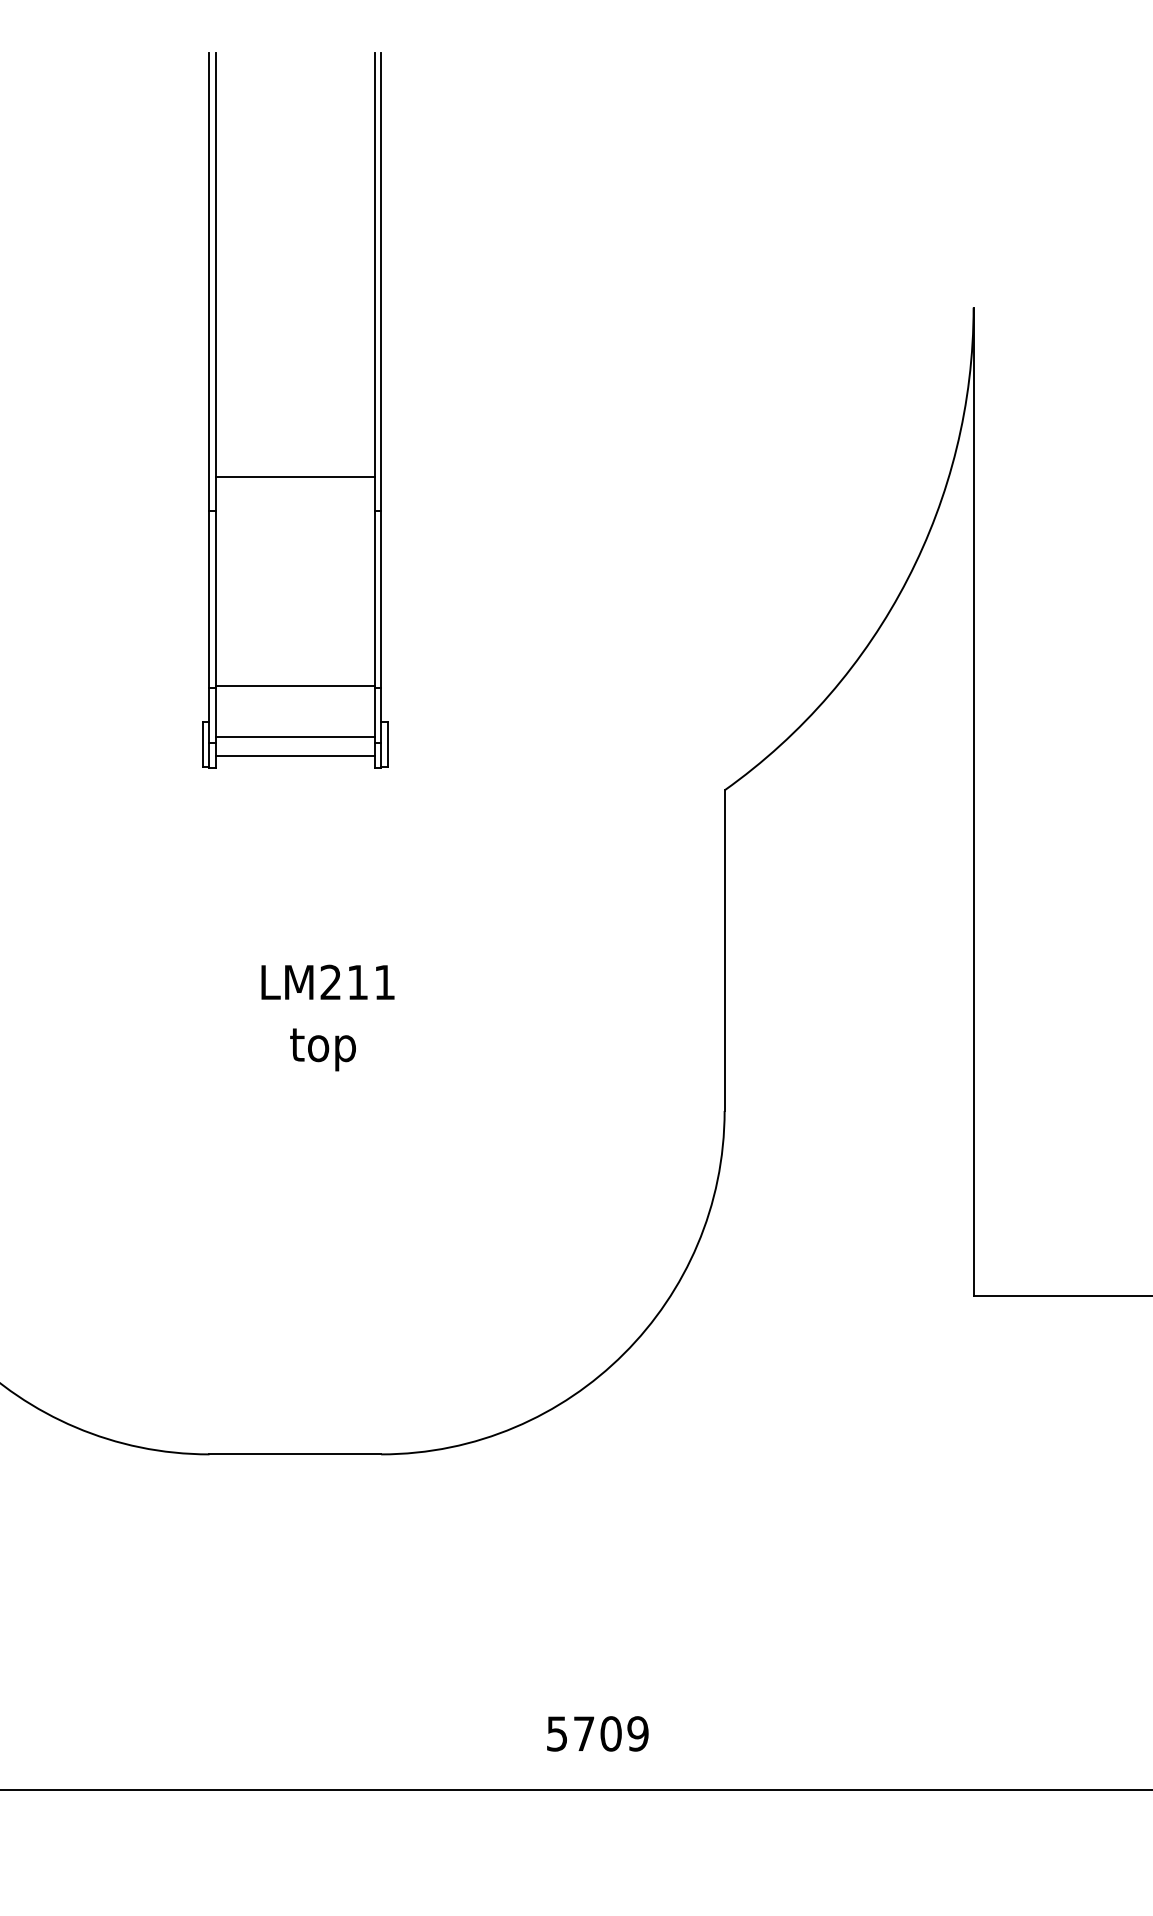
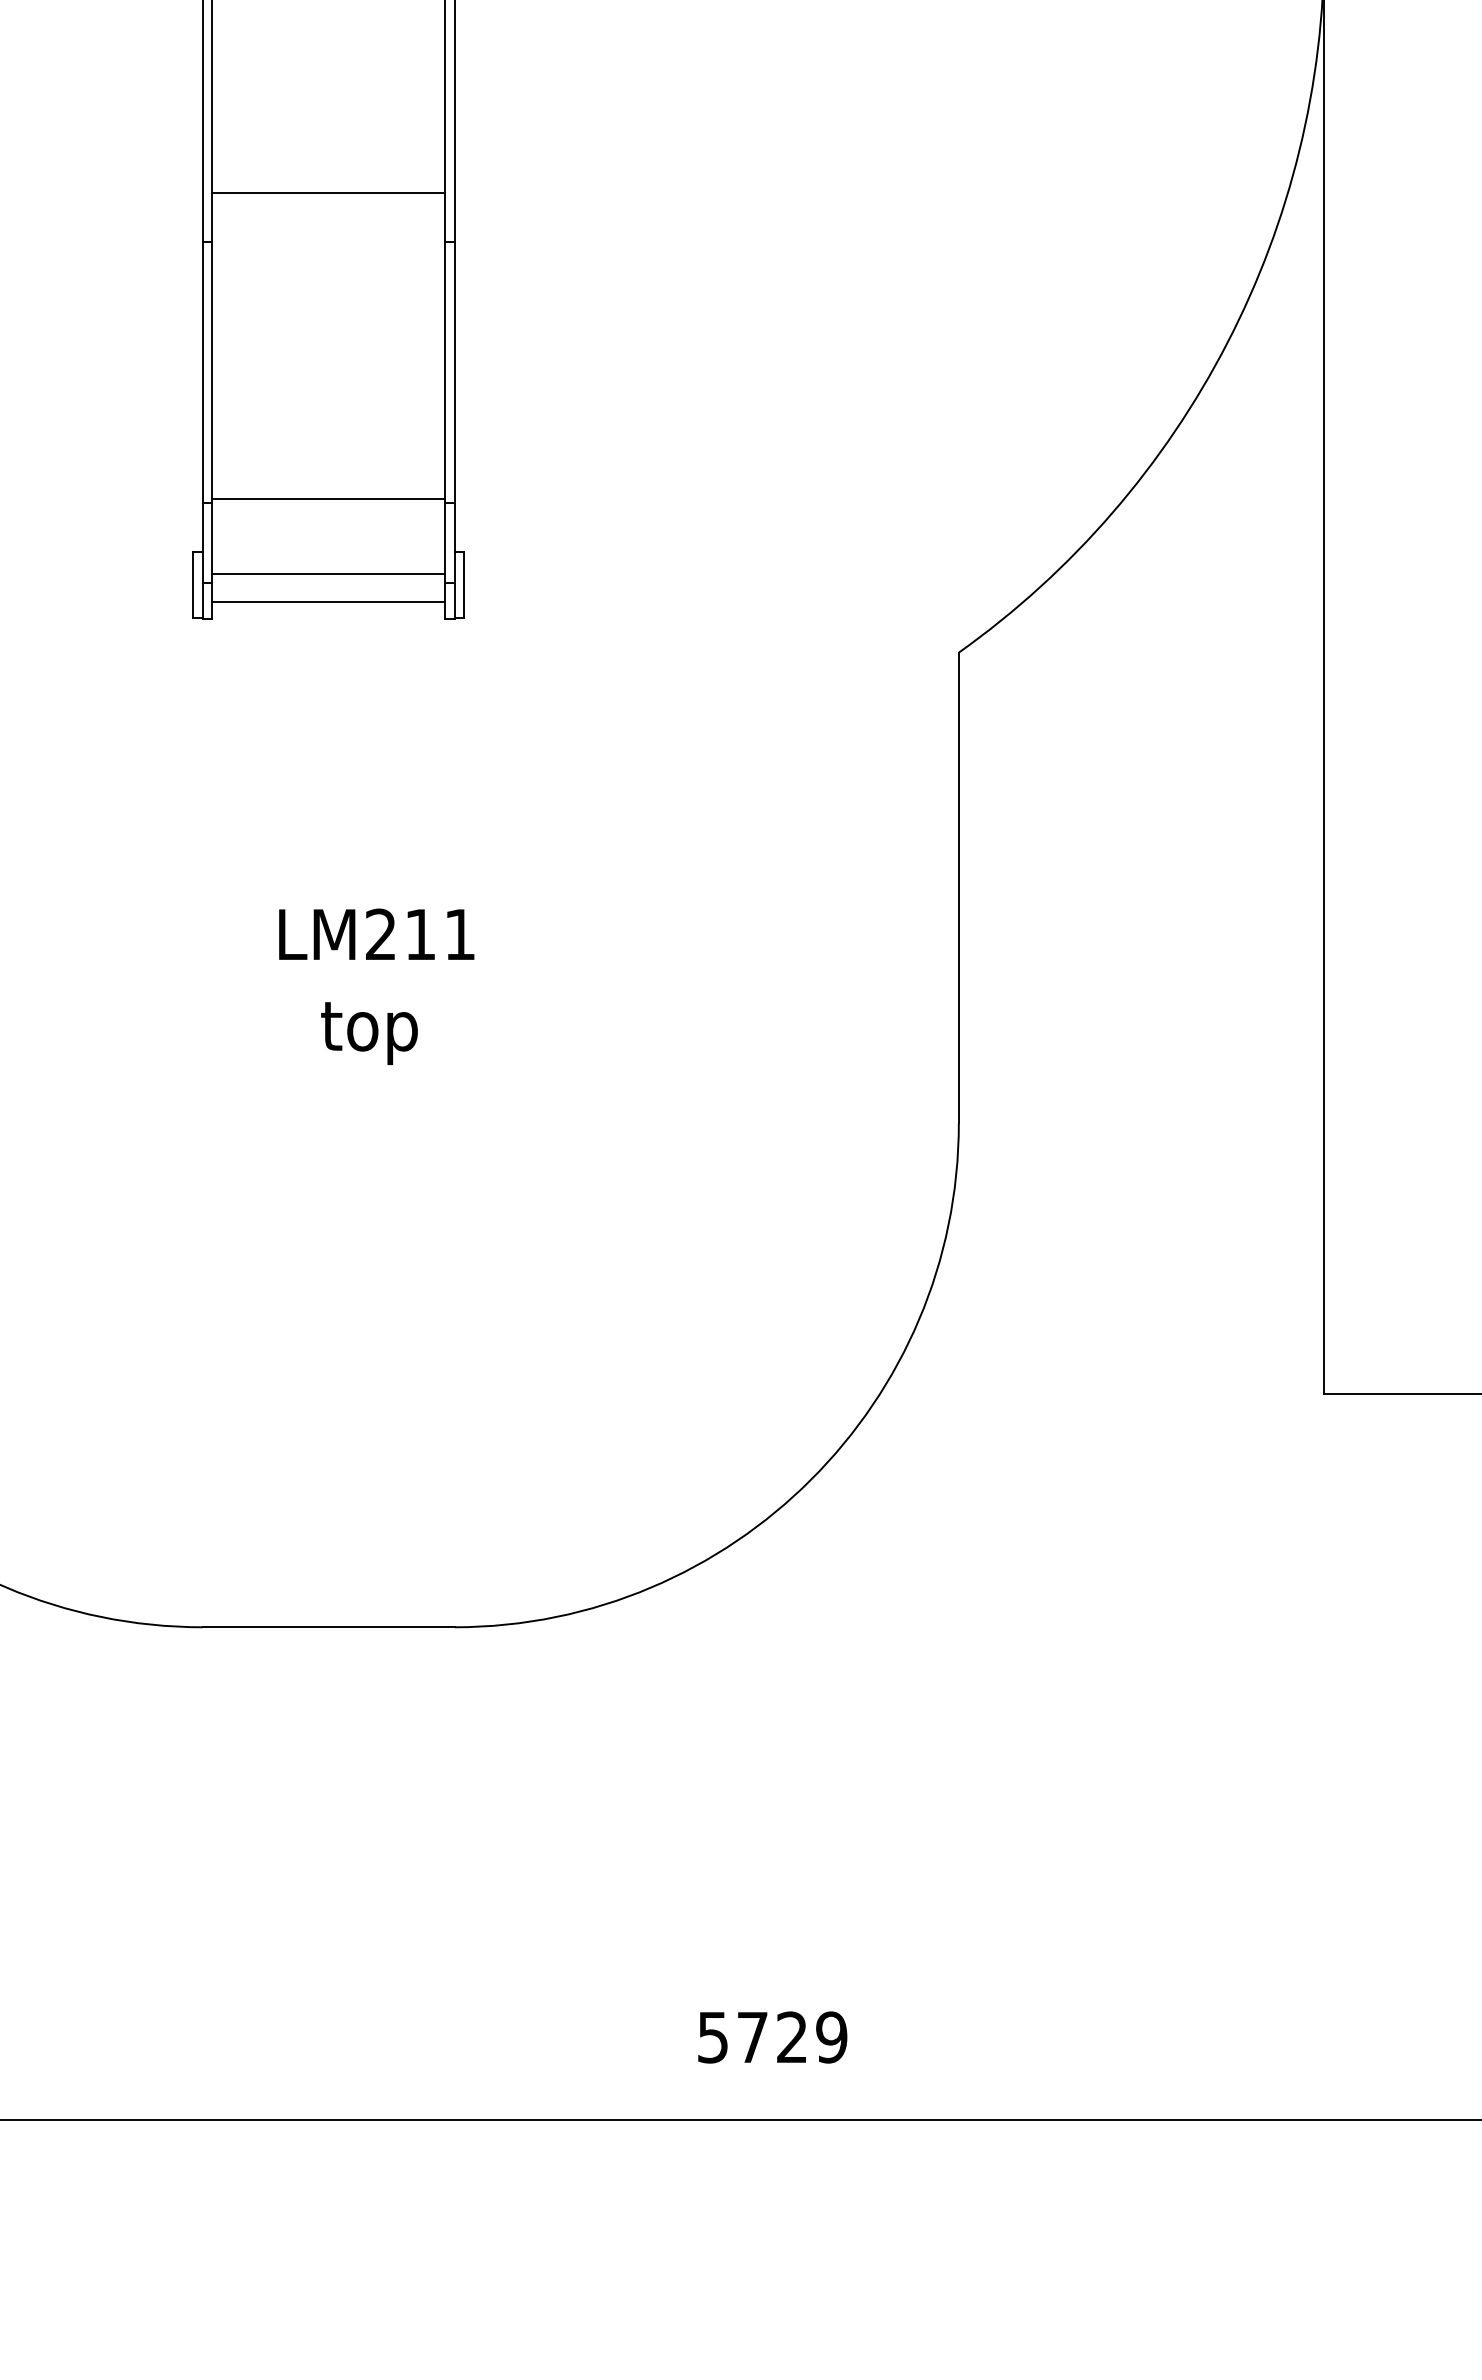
text: (610, 1733) -> (791, 2036), 5709 -> 5729

